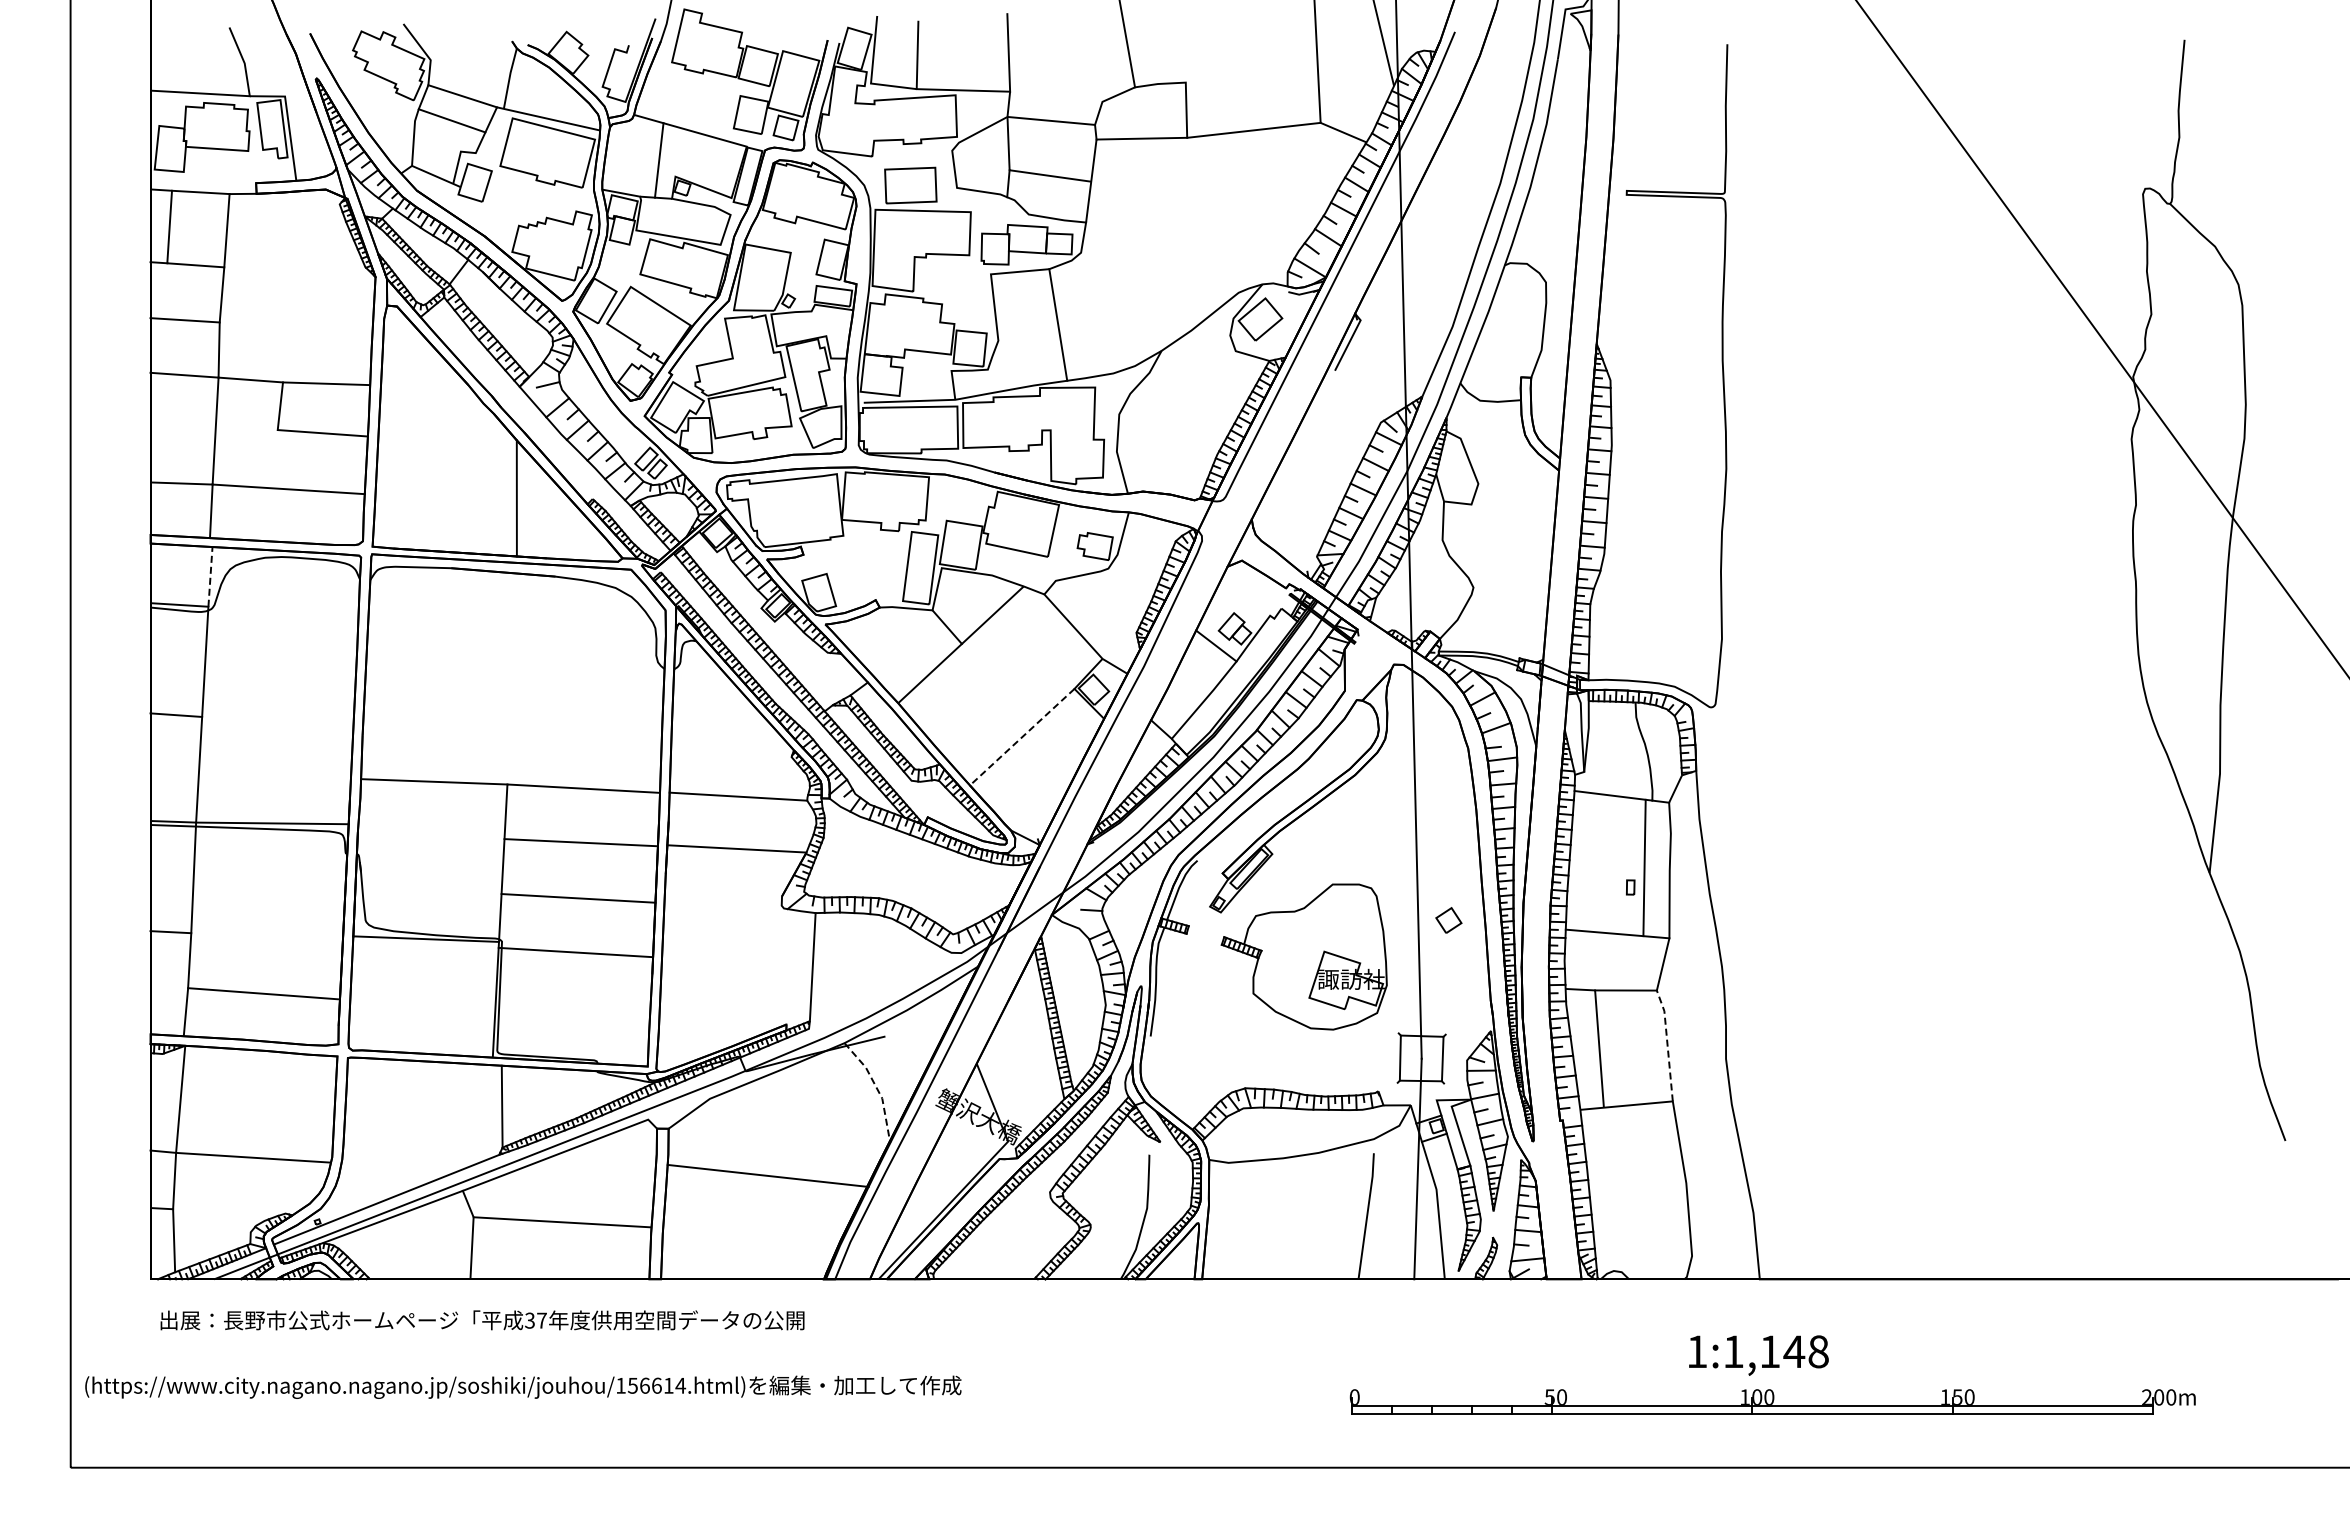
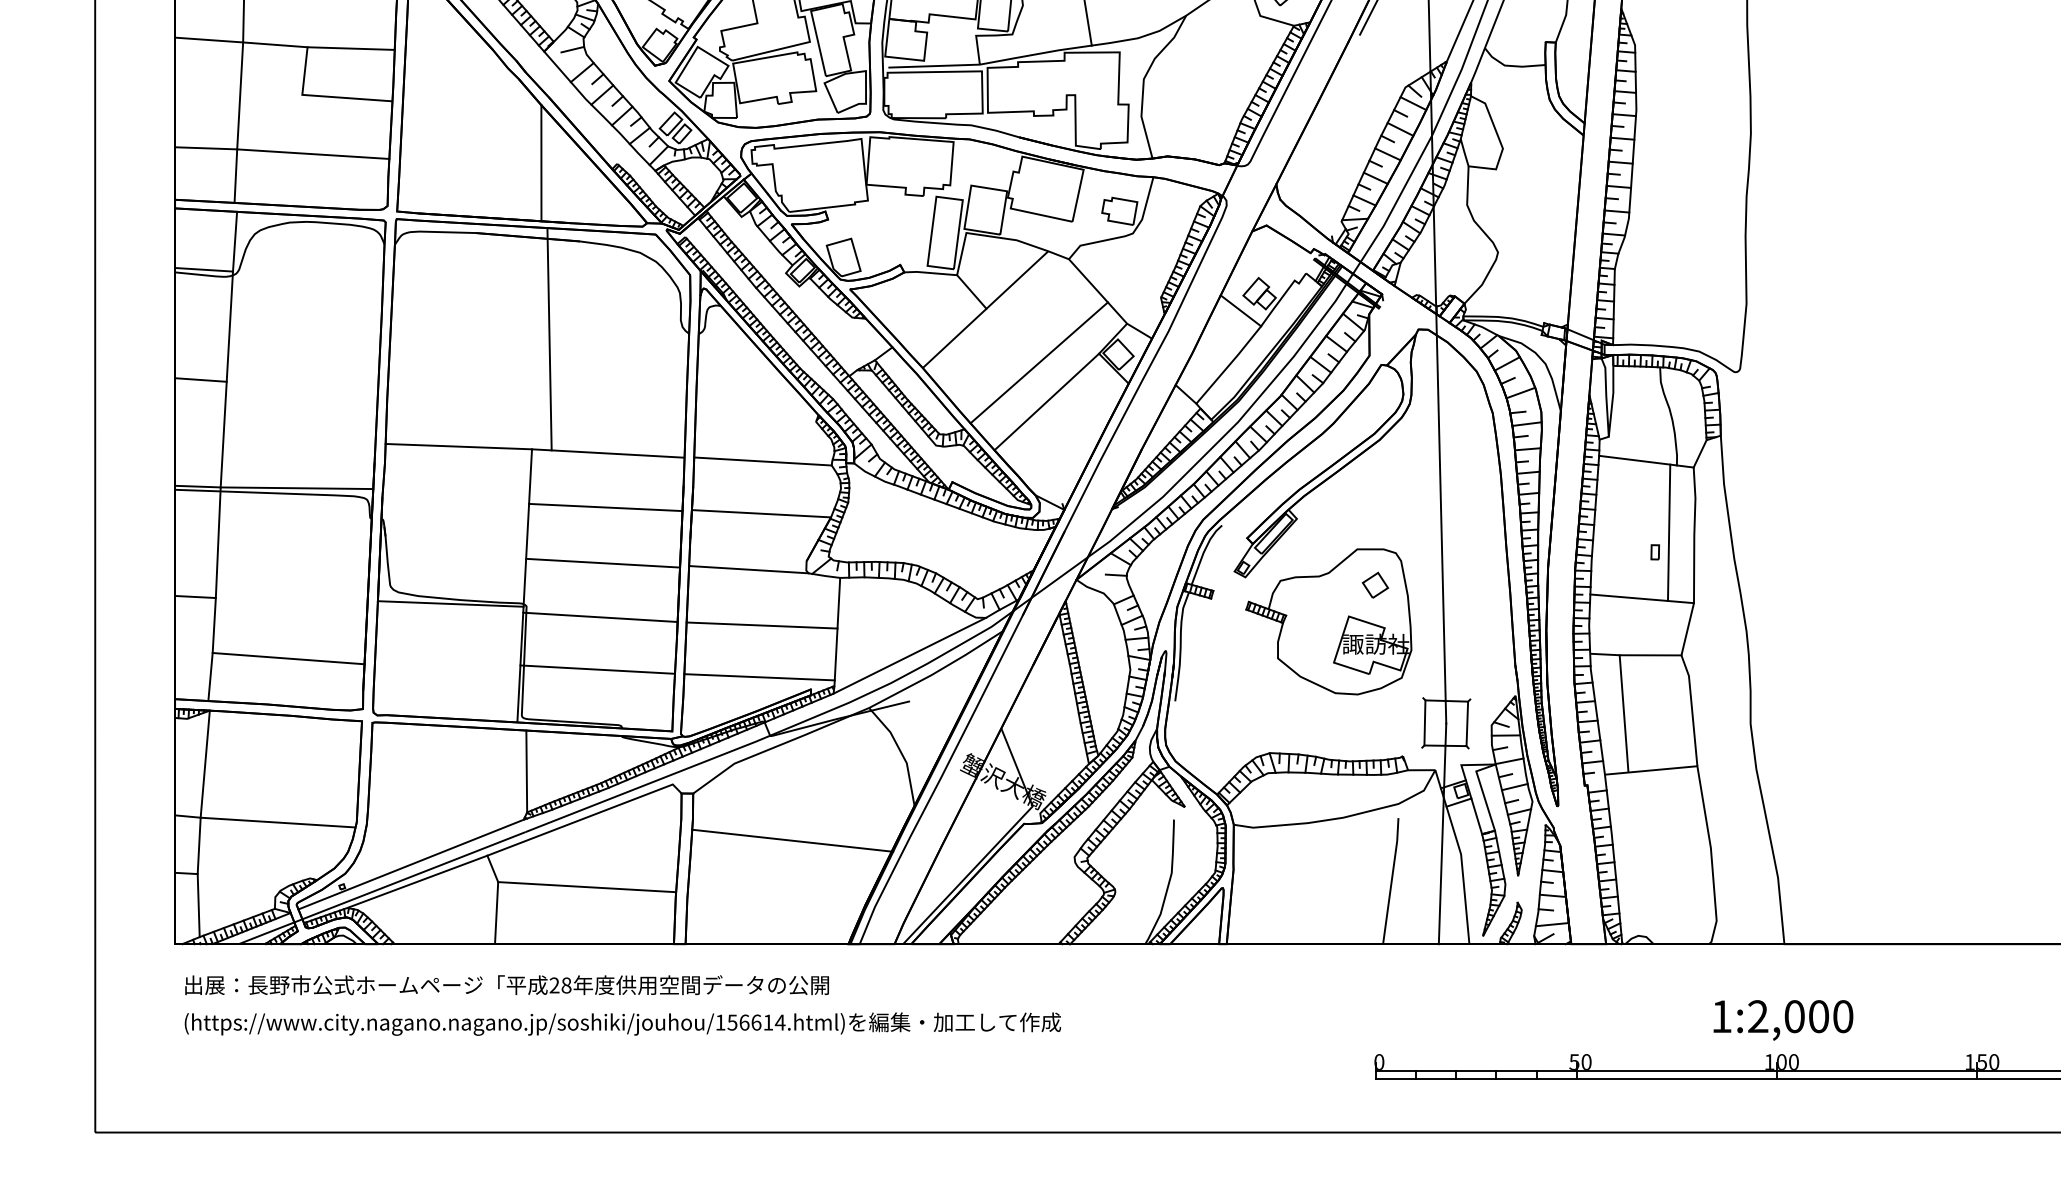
line: (210, 576) -> (235, 241), dashed -> solid
line: (524, 674) -> (549, 339), added
line: (1014, 697) -> (1039, 362), added
line: (1021, 737) -> (1046, 402), dashed -> solid
line: (724, 904) -> (749, 569), added
part: (1448, 920) -> (1375, 585), moved
line: (737, 960) -> (762, 625), added
line: (885, 990) -> (910, 655), added
line: (572, 1004) -> (597, 669), added
line: (734, 1012) -> (759, 677), added
line: (1667, 1044) -> (1692, 709), dashed -> solid
line: (877, 1089) -> (902, 754), dashed -> solid
text: (535, 1320) -> (560, 985), 37 -> 28
text: (1775, 1351) -> (1800, 1016), 1:1,148 -> 1:2,000
text: (523, 1386) -> (623, 1023), moved

